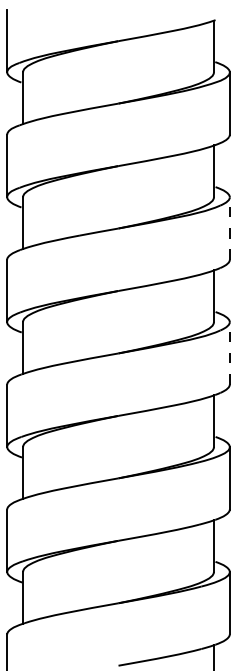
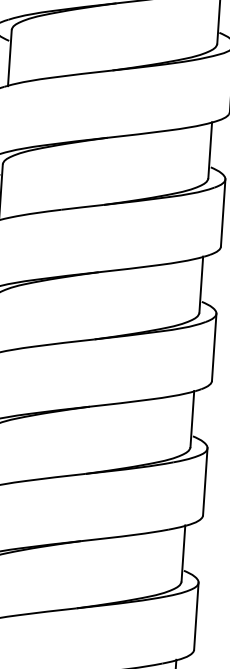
line: (229, 228) -> (222, 212), dashed -> solid
line: (229, 352) -> (213, 346), dashed -> solid

